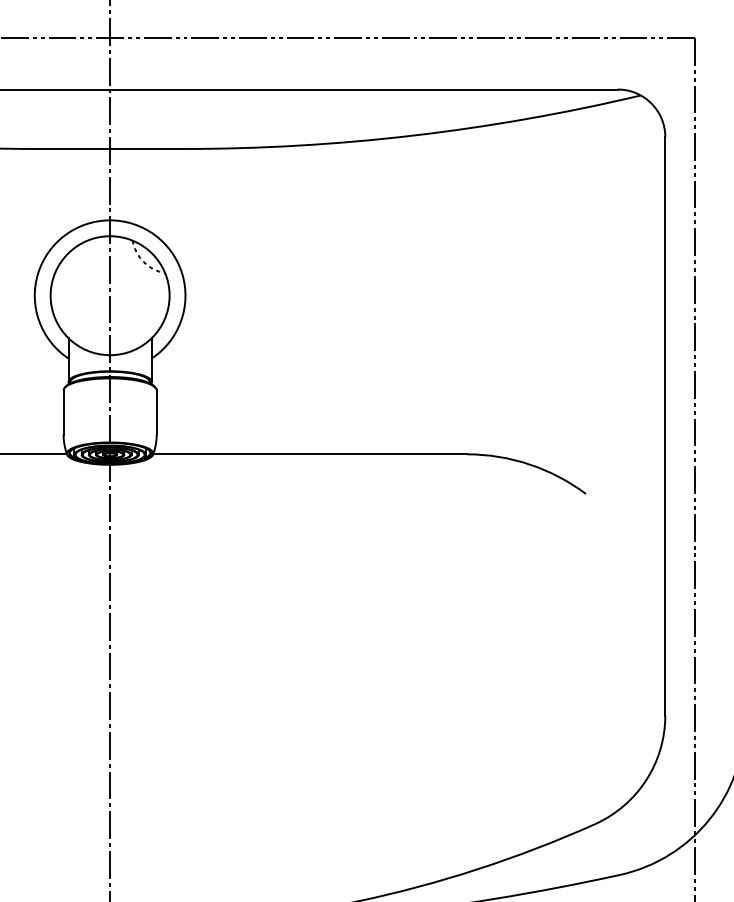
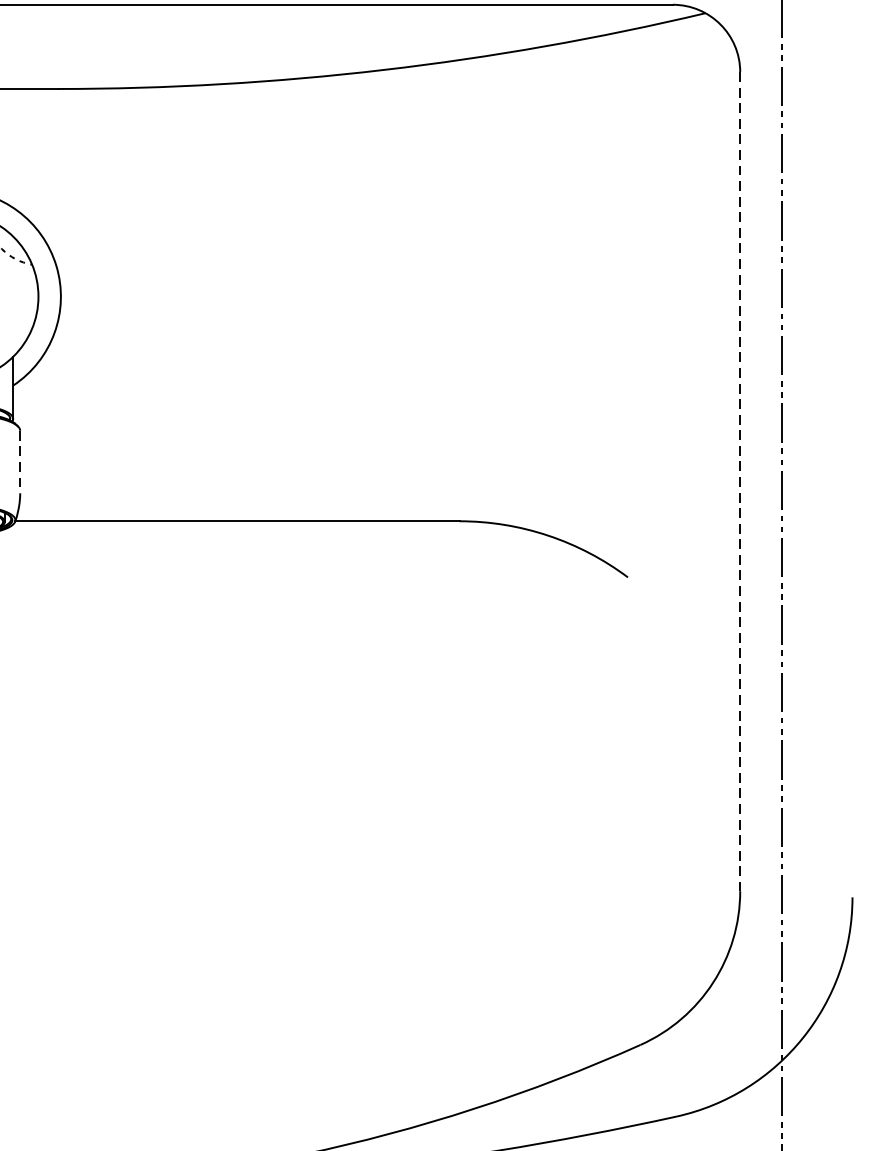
line: (156, 413) -> (19, 463), solid -> dashed
line: (665, 426) -> (740, 481), solid -> dashed

